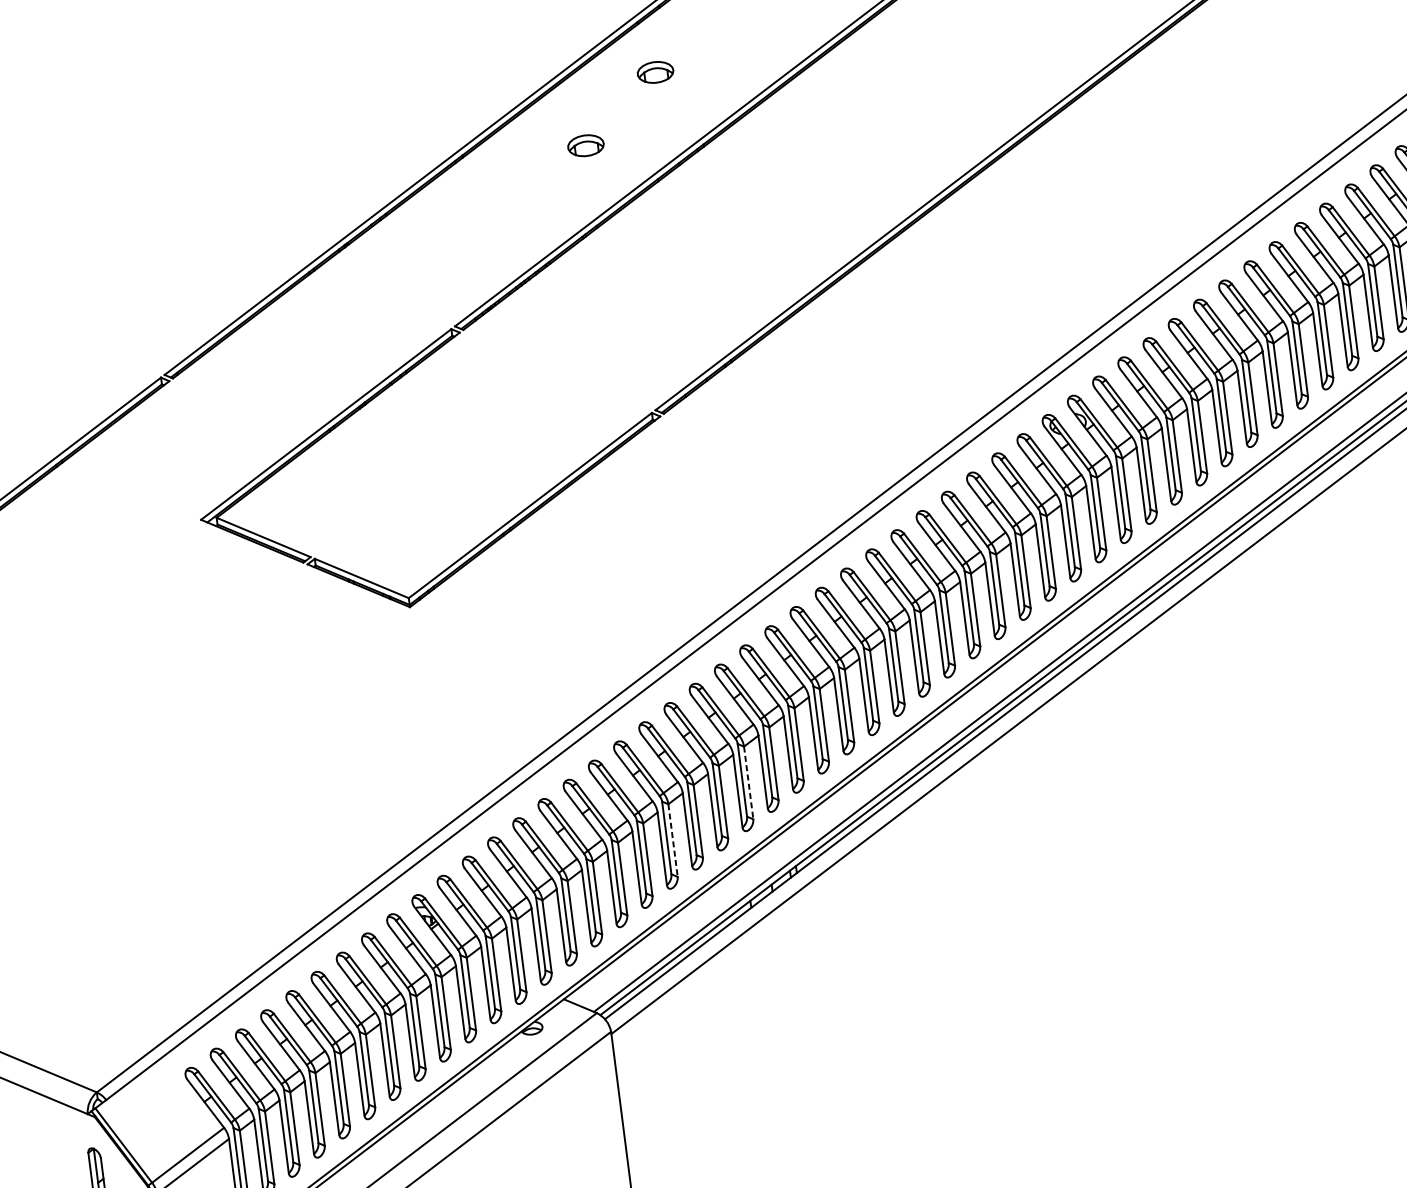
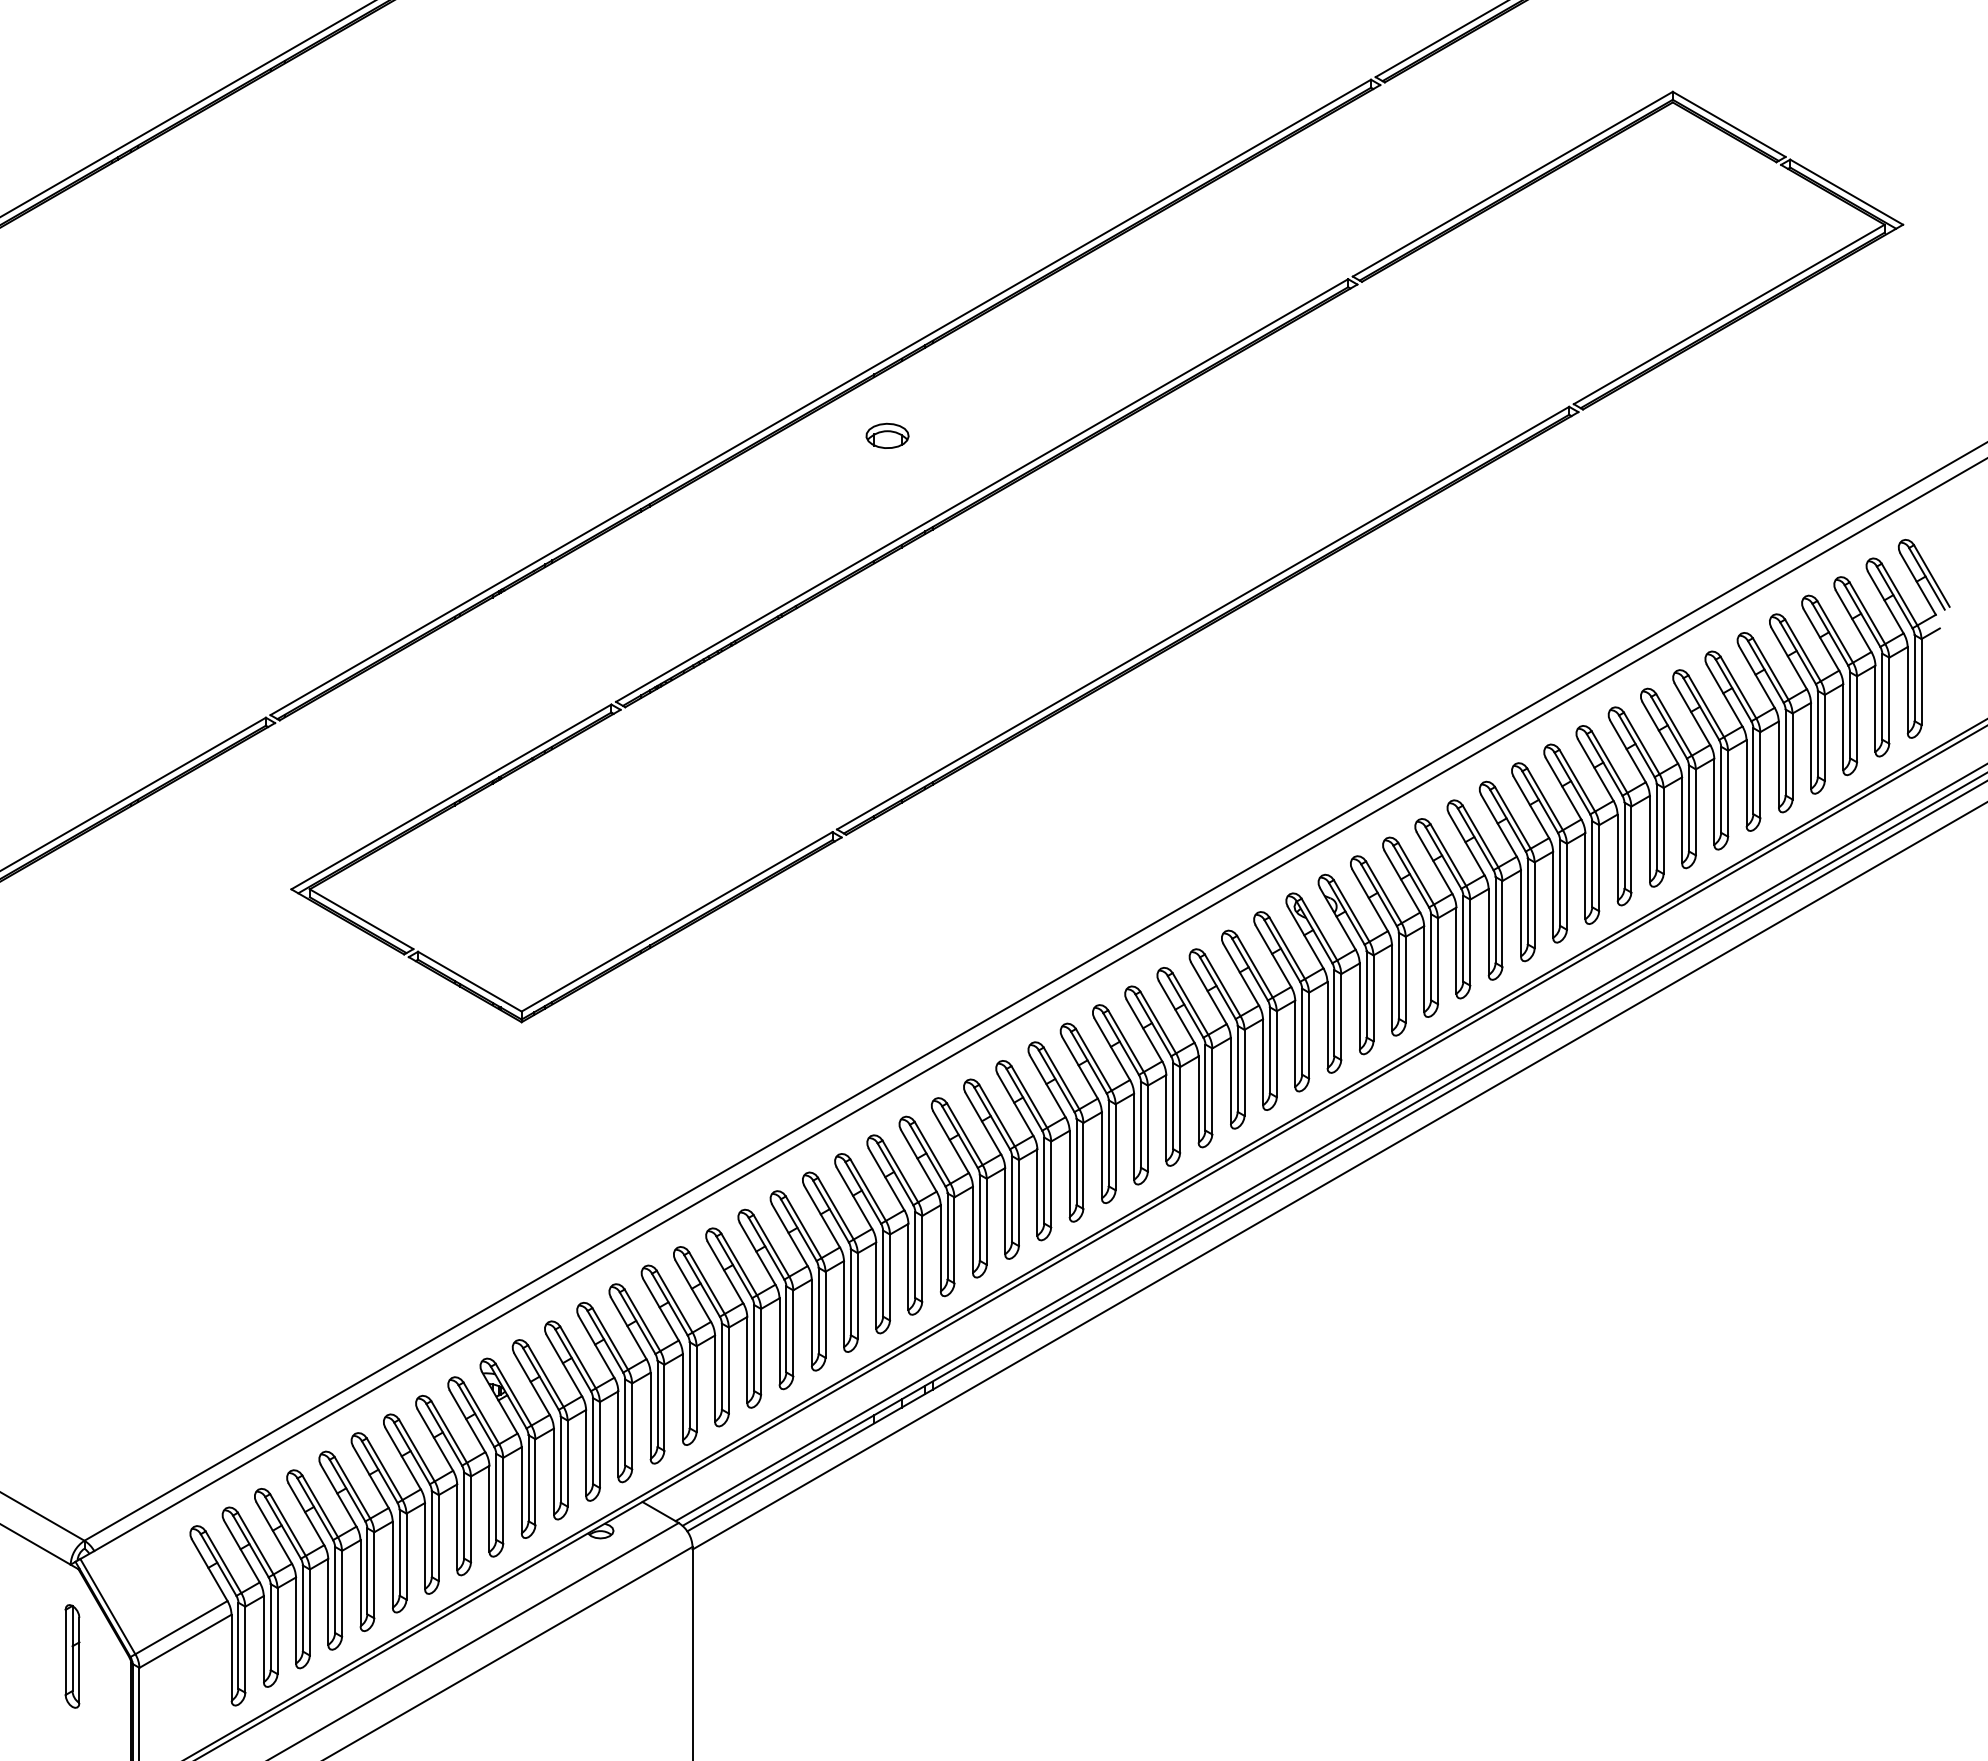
part: (585, 145) -> (795, 510), removed
line: (749, 783) -> (890, 1278), dashed -> solid
line: (673, 840) -> (793, 1333), dashed -> solid

